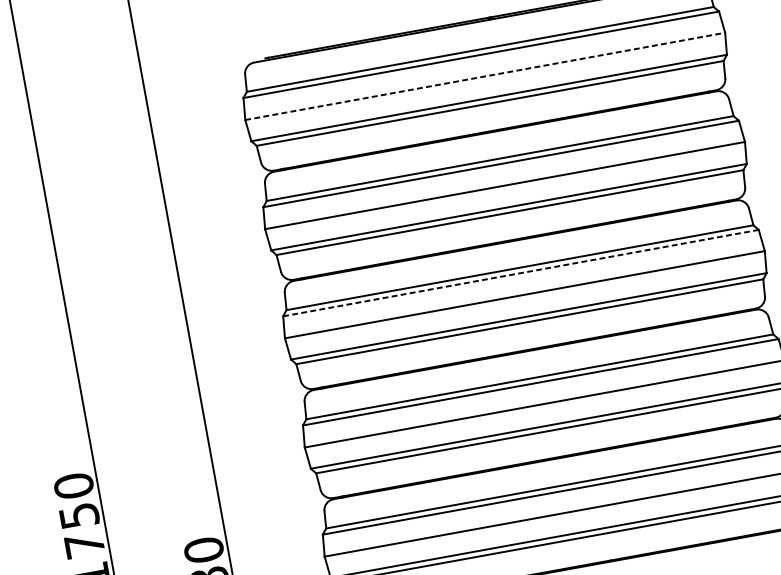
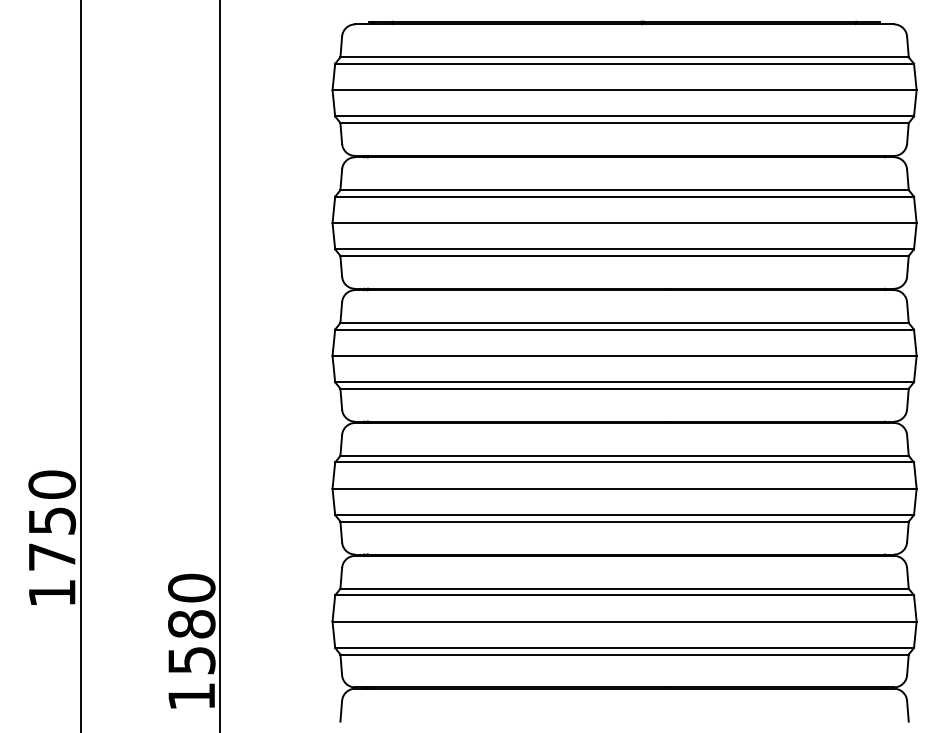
line: (486, 76) -> (625, 90), dashed -> solid
line: (521, 272) -> (625, 329), dashed -> solid

